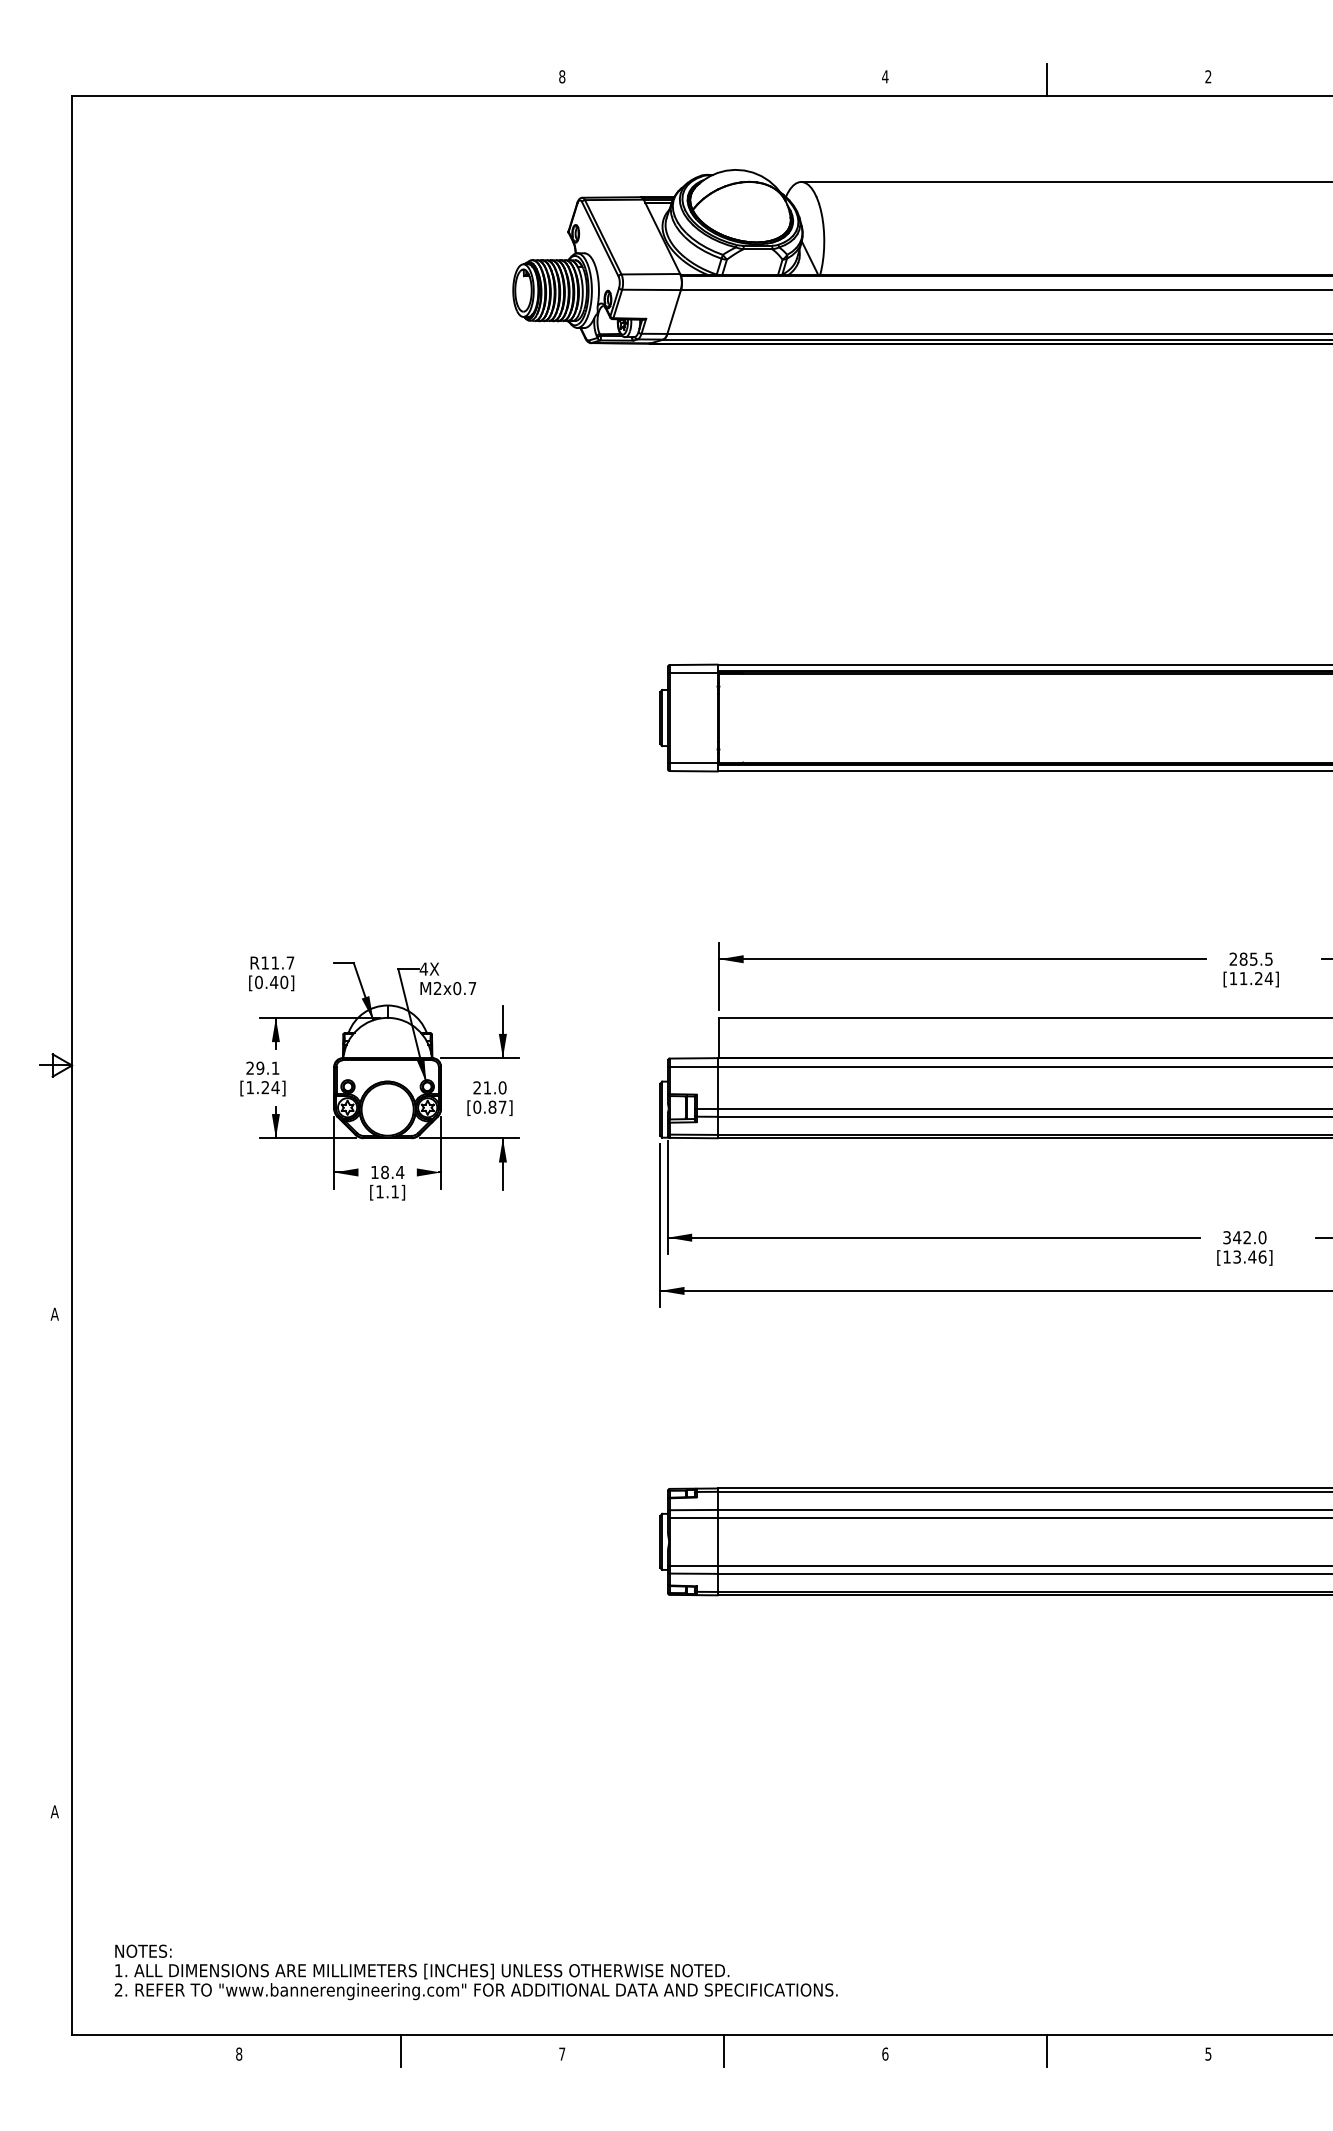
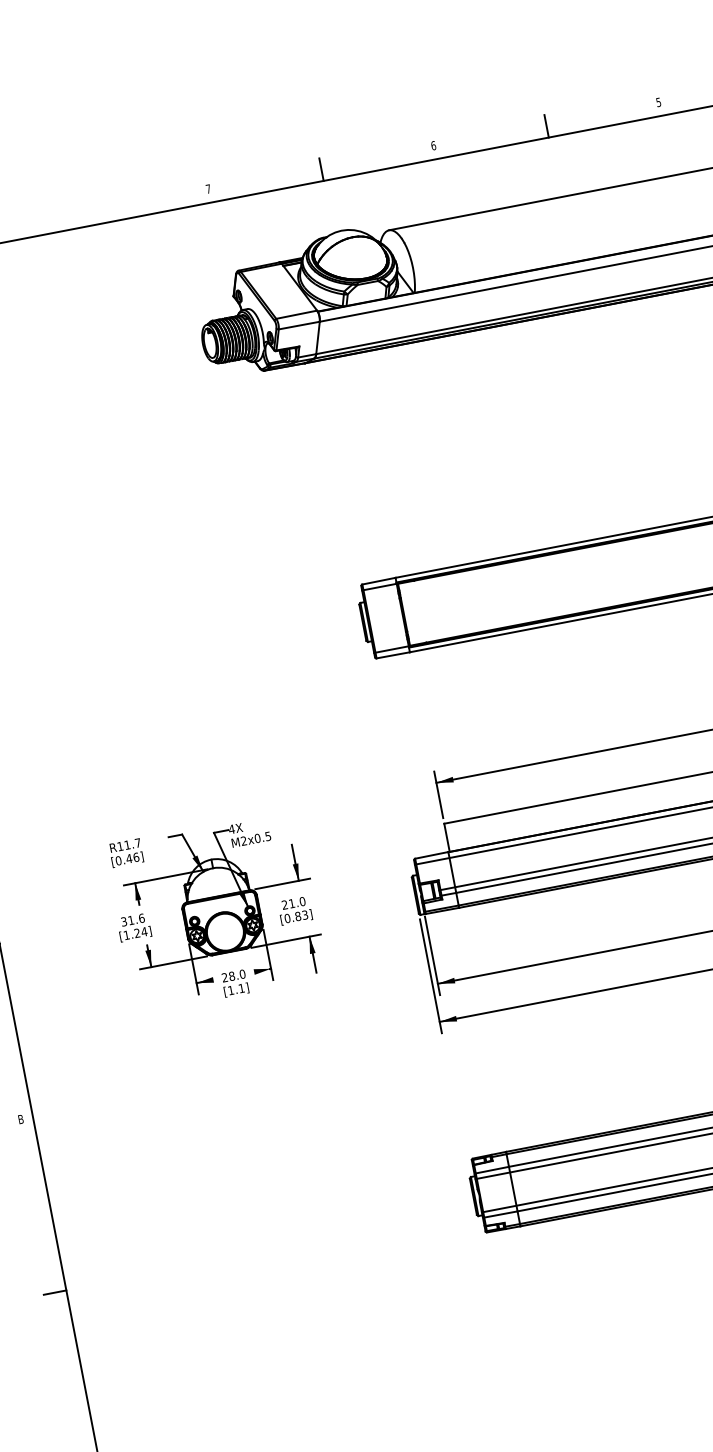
text: (562, 76) -> (208, 188), 8 -> 7
text: (885, 76) -> (433, 145), 4 -> 6
text: (1208, 76) -> (658, 102), 2 -> 5
line: (723, 79) -> (321, 169), added
text: (284, 981) -> (136, 856), [0.40] -> [0.46]
text: (472, 988) -> (268, 836), M2x0.7 -> M2x0.5
text: (262, 1067) -> (132, 919), 29.1 -> 31.6
text: (502, 1106) -> (305, 914), [0.87] -> [0.83]
text: (387, 1172) -> (233, 976), 18.4 -> 28.0
text: (54, 1313) -> (20, 1118), A -> B
line: (55, 1563) -> (54, 1293), added

